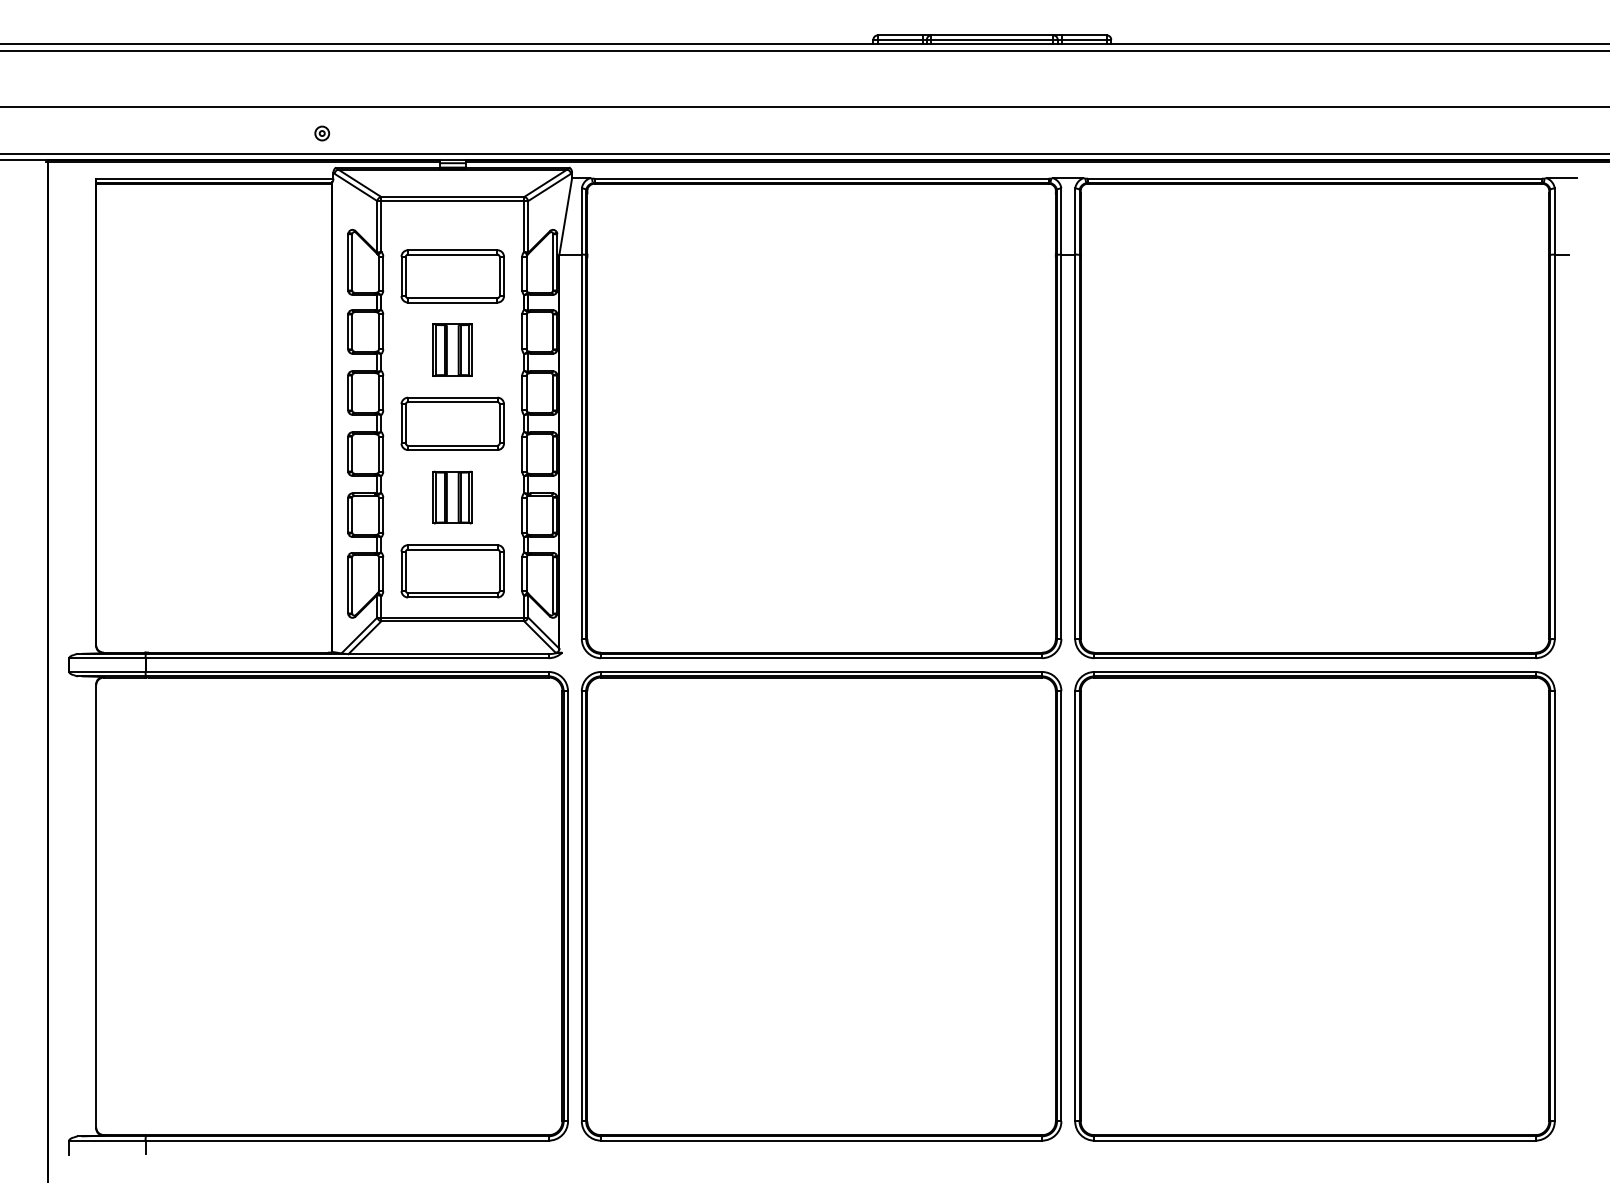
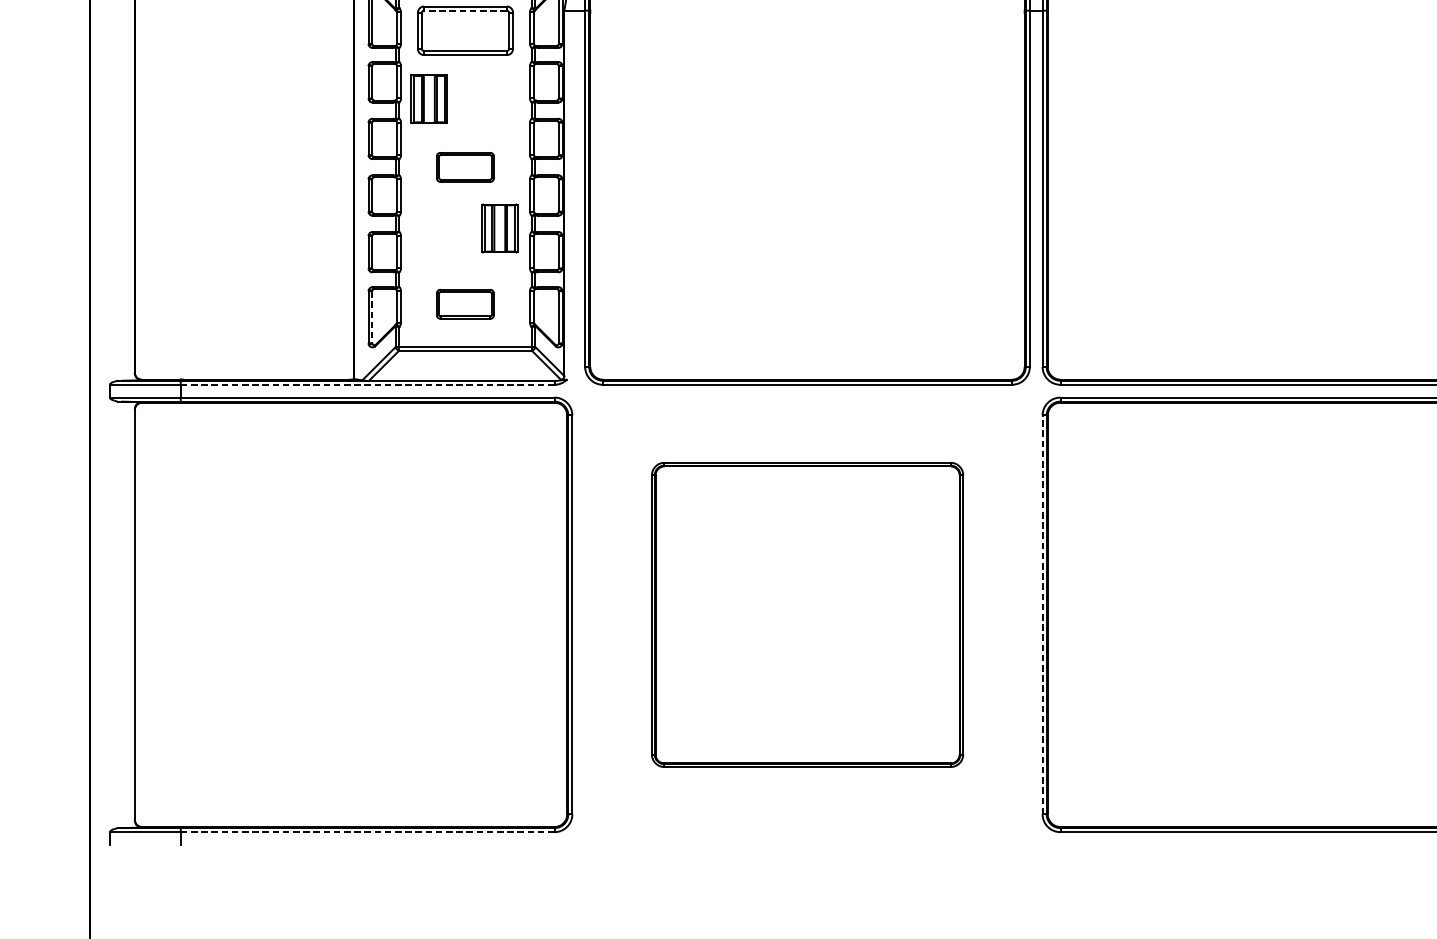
line: (452, 254) -> (465, 10), solid -> dashed
part: (452, 349) -> (429, 98), moved
part: (452, 423) -> (465, 167), size x0.6
part: (452, 497) -> (499, 228), moved
part: (452, 571) -> (465, 304), size x0.6
line: (352, 585) -> (372, 317), solid -> dashed
line: (347, 658) -> (367, 385), solid -> dashed
line: (1075, 905) -> (1042, 614), solid -> dashed
part: (821, 906) -> (807, 615), size x0.7
line: (347, 1140) -> (367, 831), solid -> dashed

